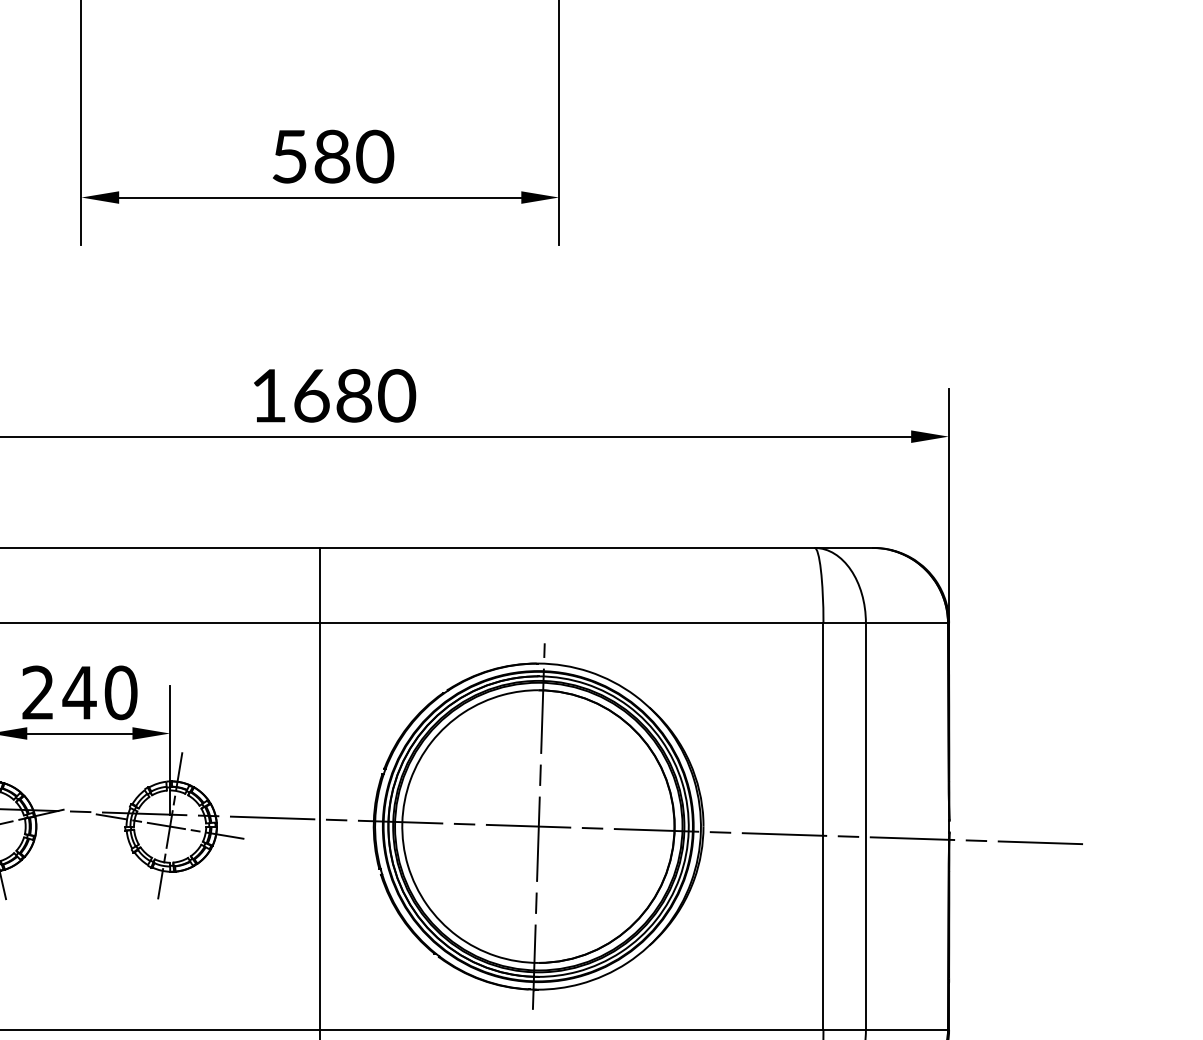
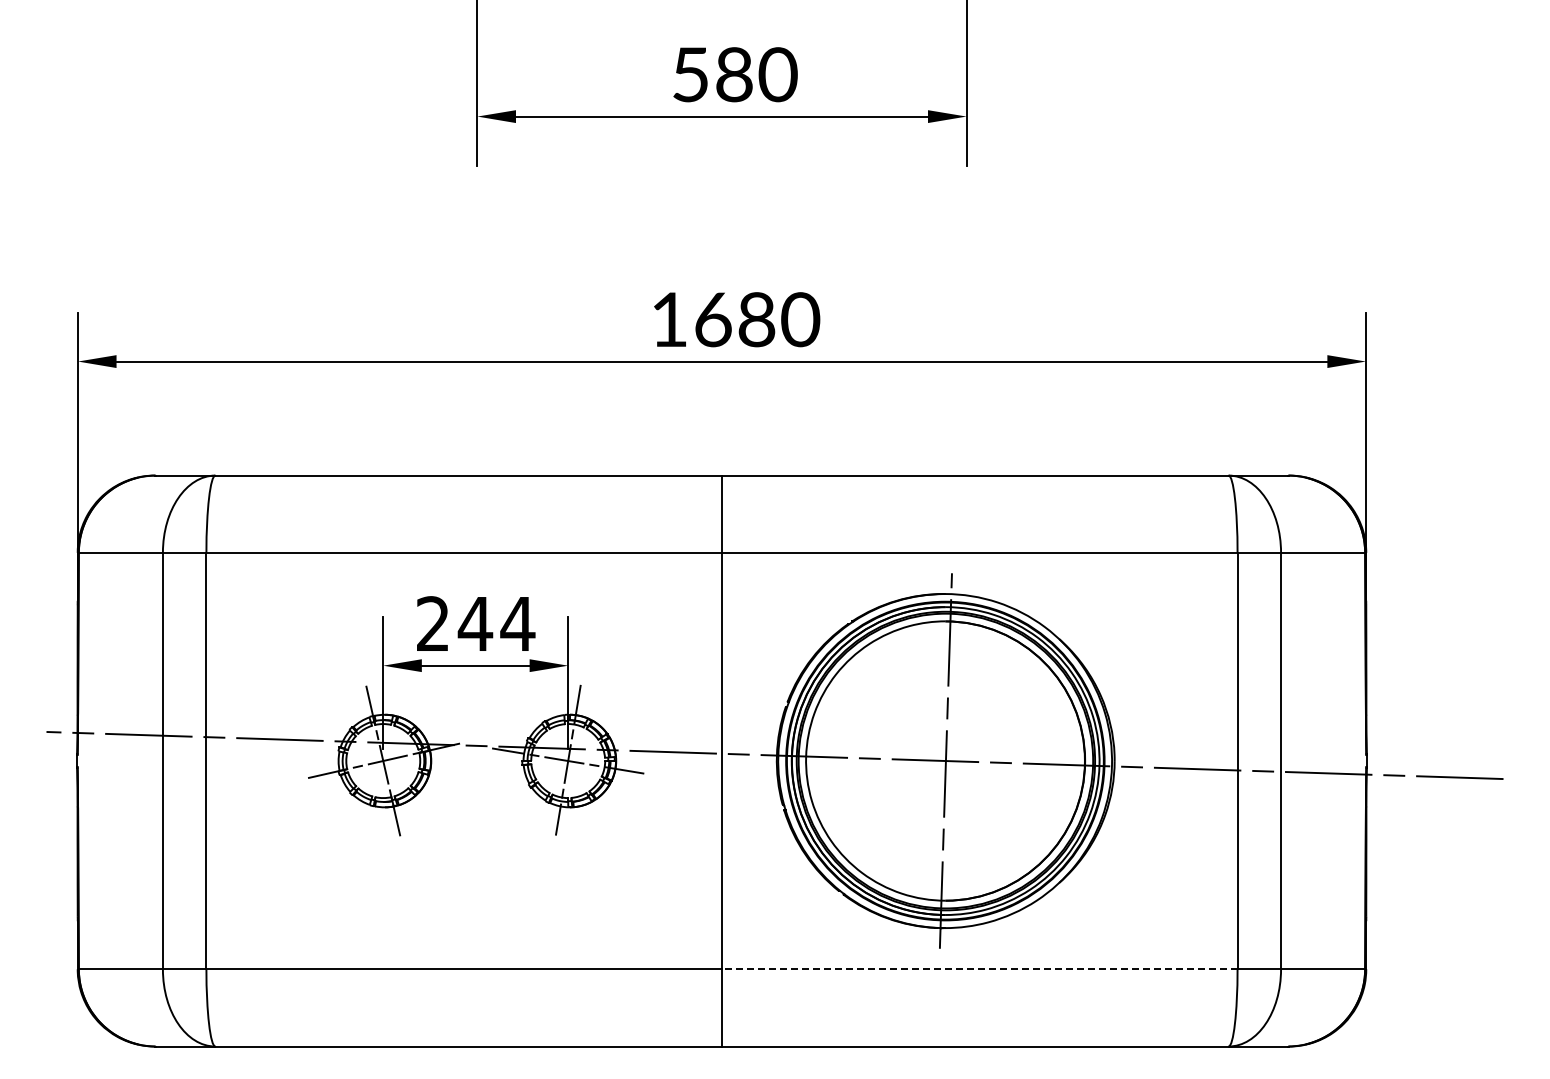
text: (120, 692) -> (517, 623), 240 -> 244
line: (571, 1030) -> (979, 969), solid -> dashed

